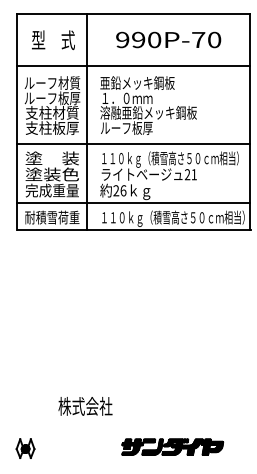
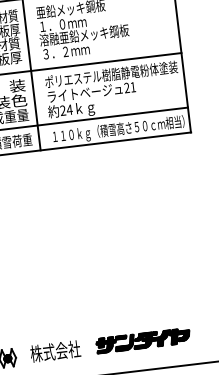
text: (126, 127) -> (65, 51), ルーフ板厚 -> ３．２ｍｍ
text: (172, 159) -> (111, 75), １１０ｋｇ（積雪高さ５０ｃｍ相当） -> ポリエステル樹脂静電粉体塗装
text: (123, 190) -> (69, 109), 26 -> 24
text: (85, 406) -> (55, 351), moved

